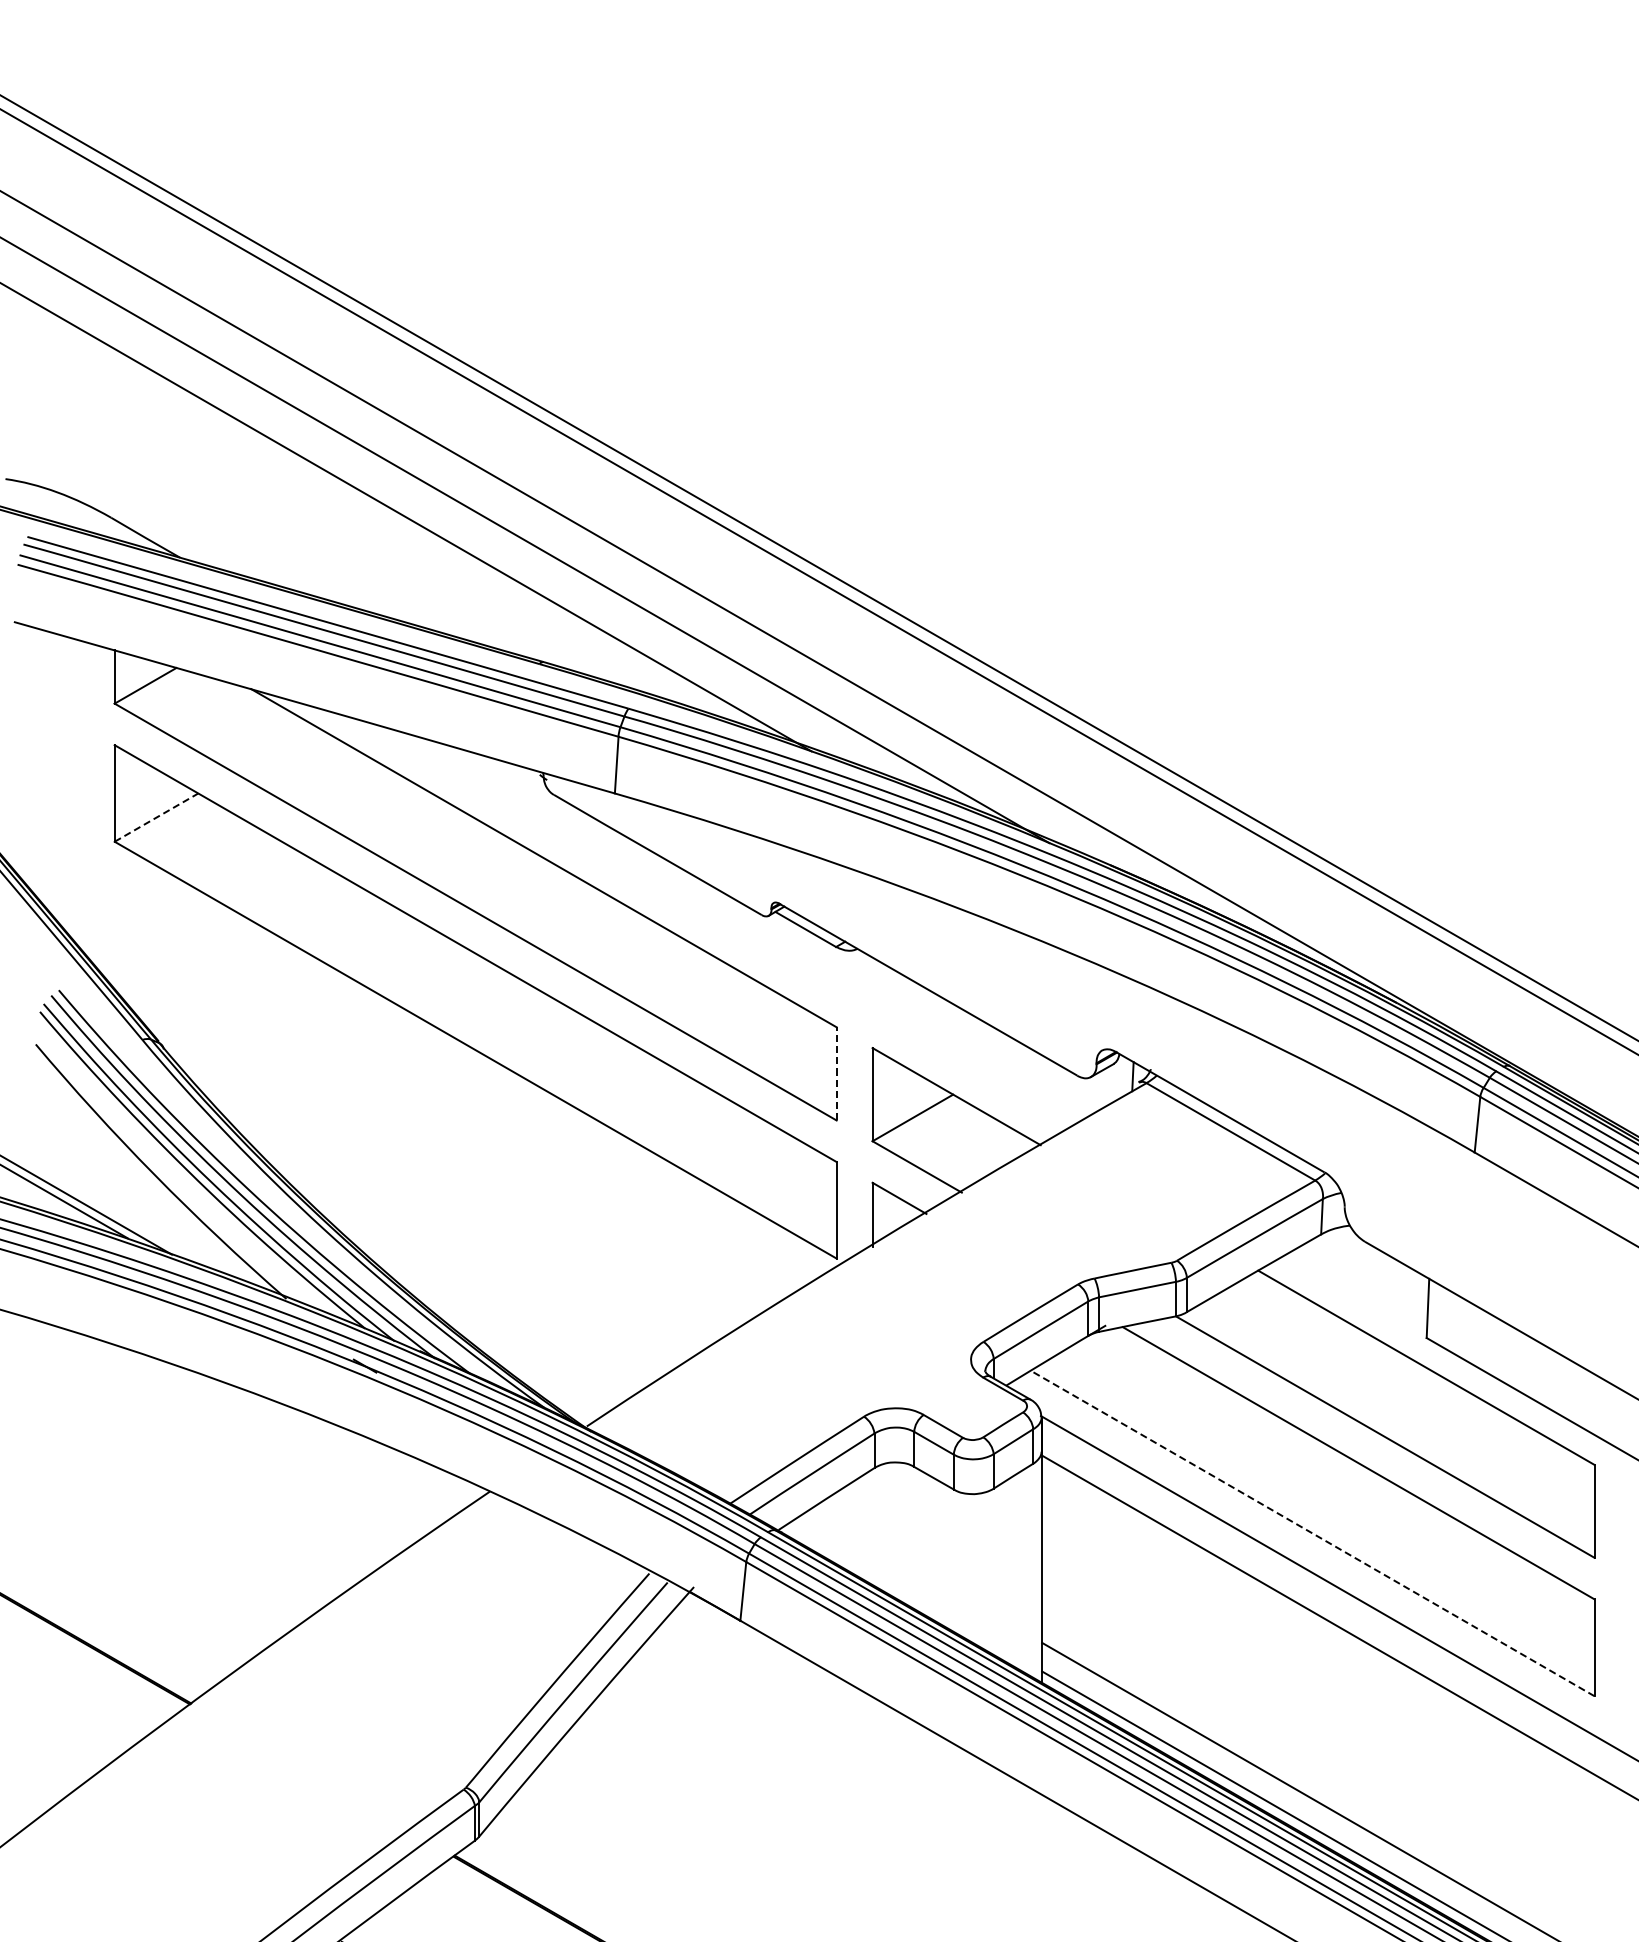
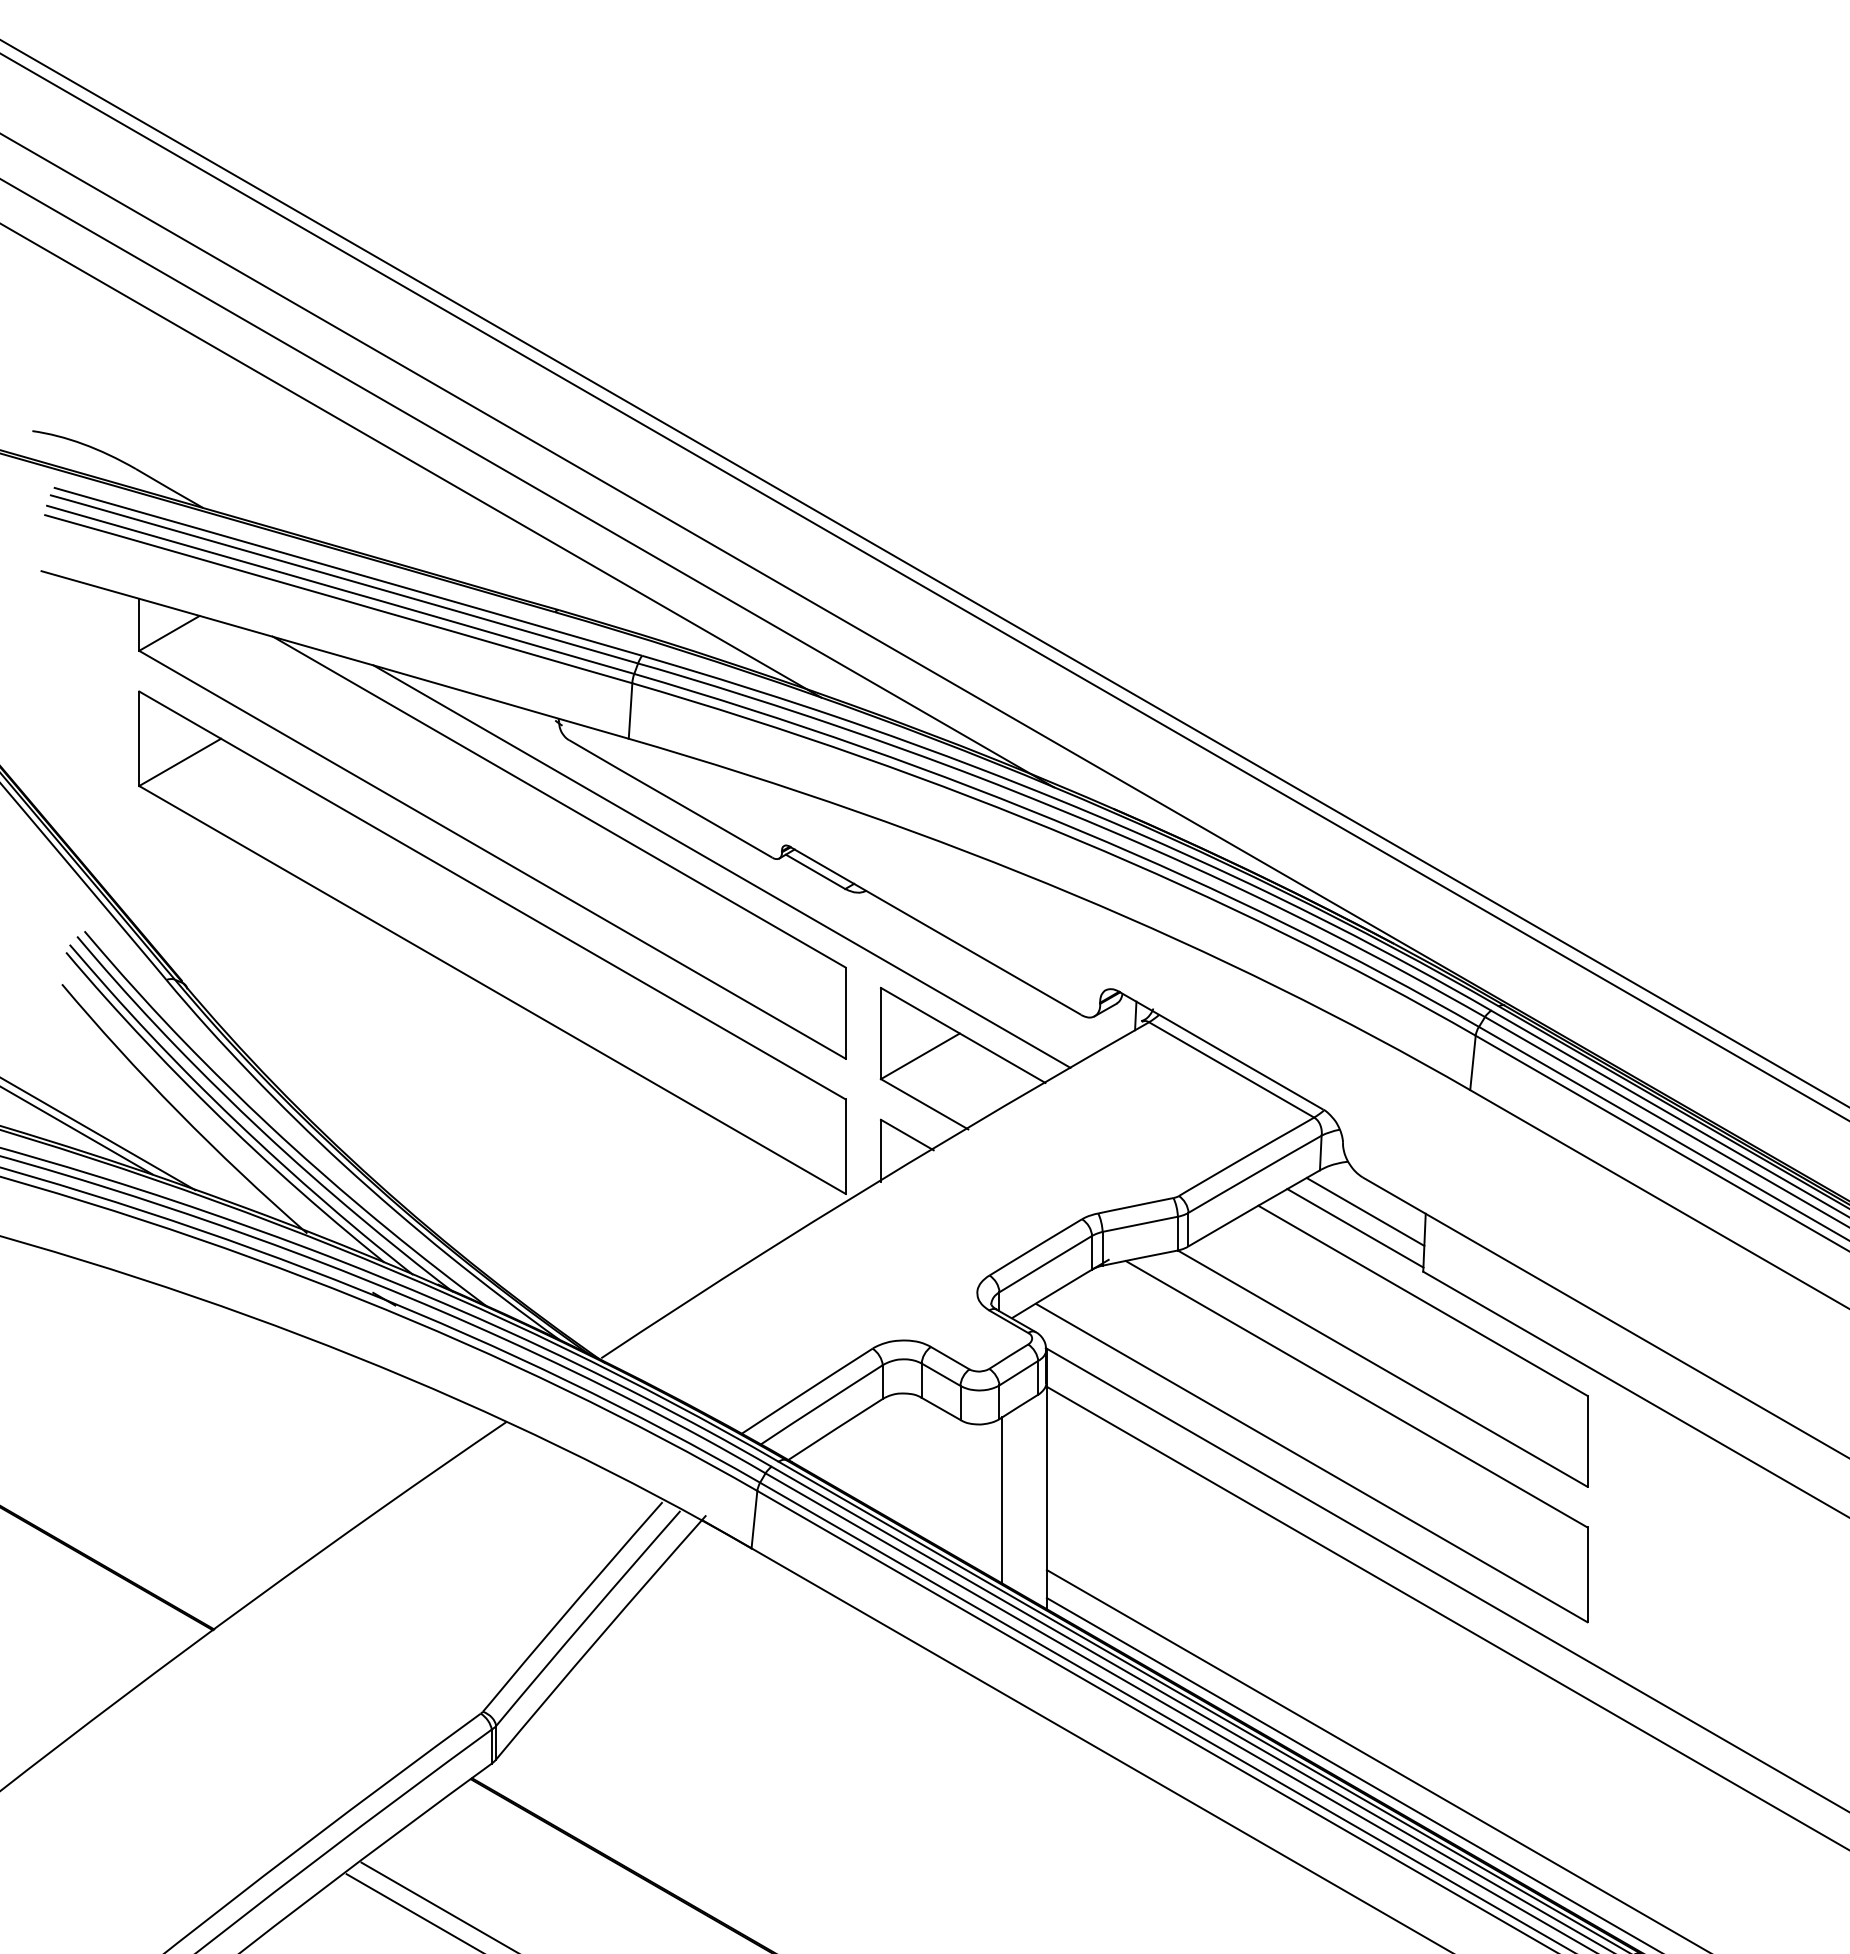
line: (156, 817) -> (180, 762), dashed -> solid
line: (709, 923) -> (721, 866), added
line: (836, 1074) -> (845, 1013), dashed -> solid
line: (1367, 1276) -> (1365, 1211), added
line: (1357, 1293) -> (1355, 1228), added
line: (1312, 1532) -> (1311, 1462), dashed -> solid
line: (996, 1571) -> (1002, 1500), added

